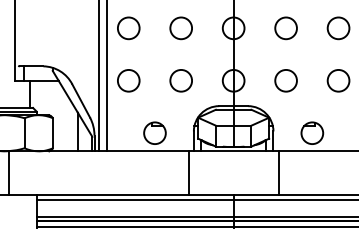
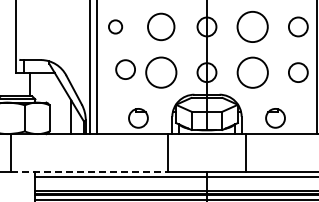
circle: (128, 27) -> (115, 26), size x0.7
circle: (181, 27) -> (161, 26), size x1.4
circle: (285, 27) -> (252, 26), size x1.6
circle: (128, 80) -> (125, 69), moved
circle: (180, 80) -> (160, 72), size x1.6
circle: (285, 80) -> (252, 72), size x1.6
line: (99, 194) -> (90, 171), solid -> dashed

